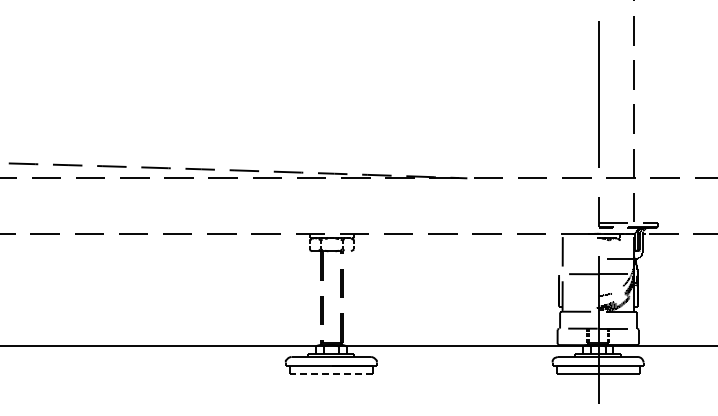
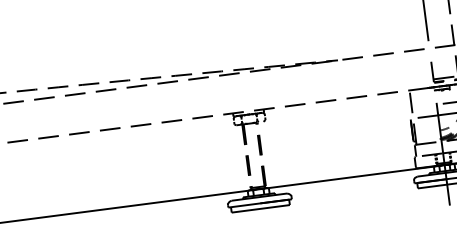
line: (331, 373) -> (260, 208), dashed -> solid

